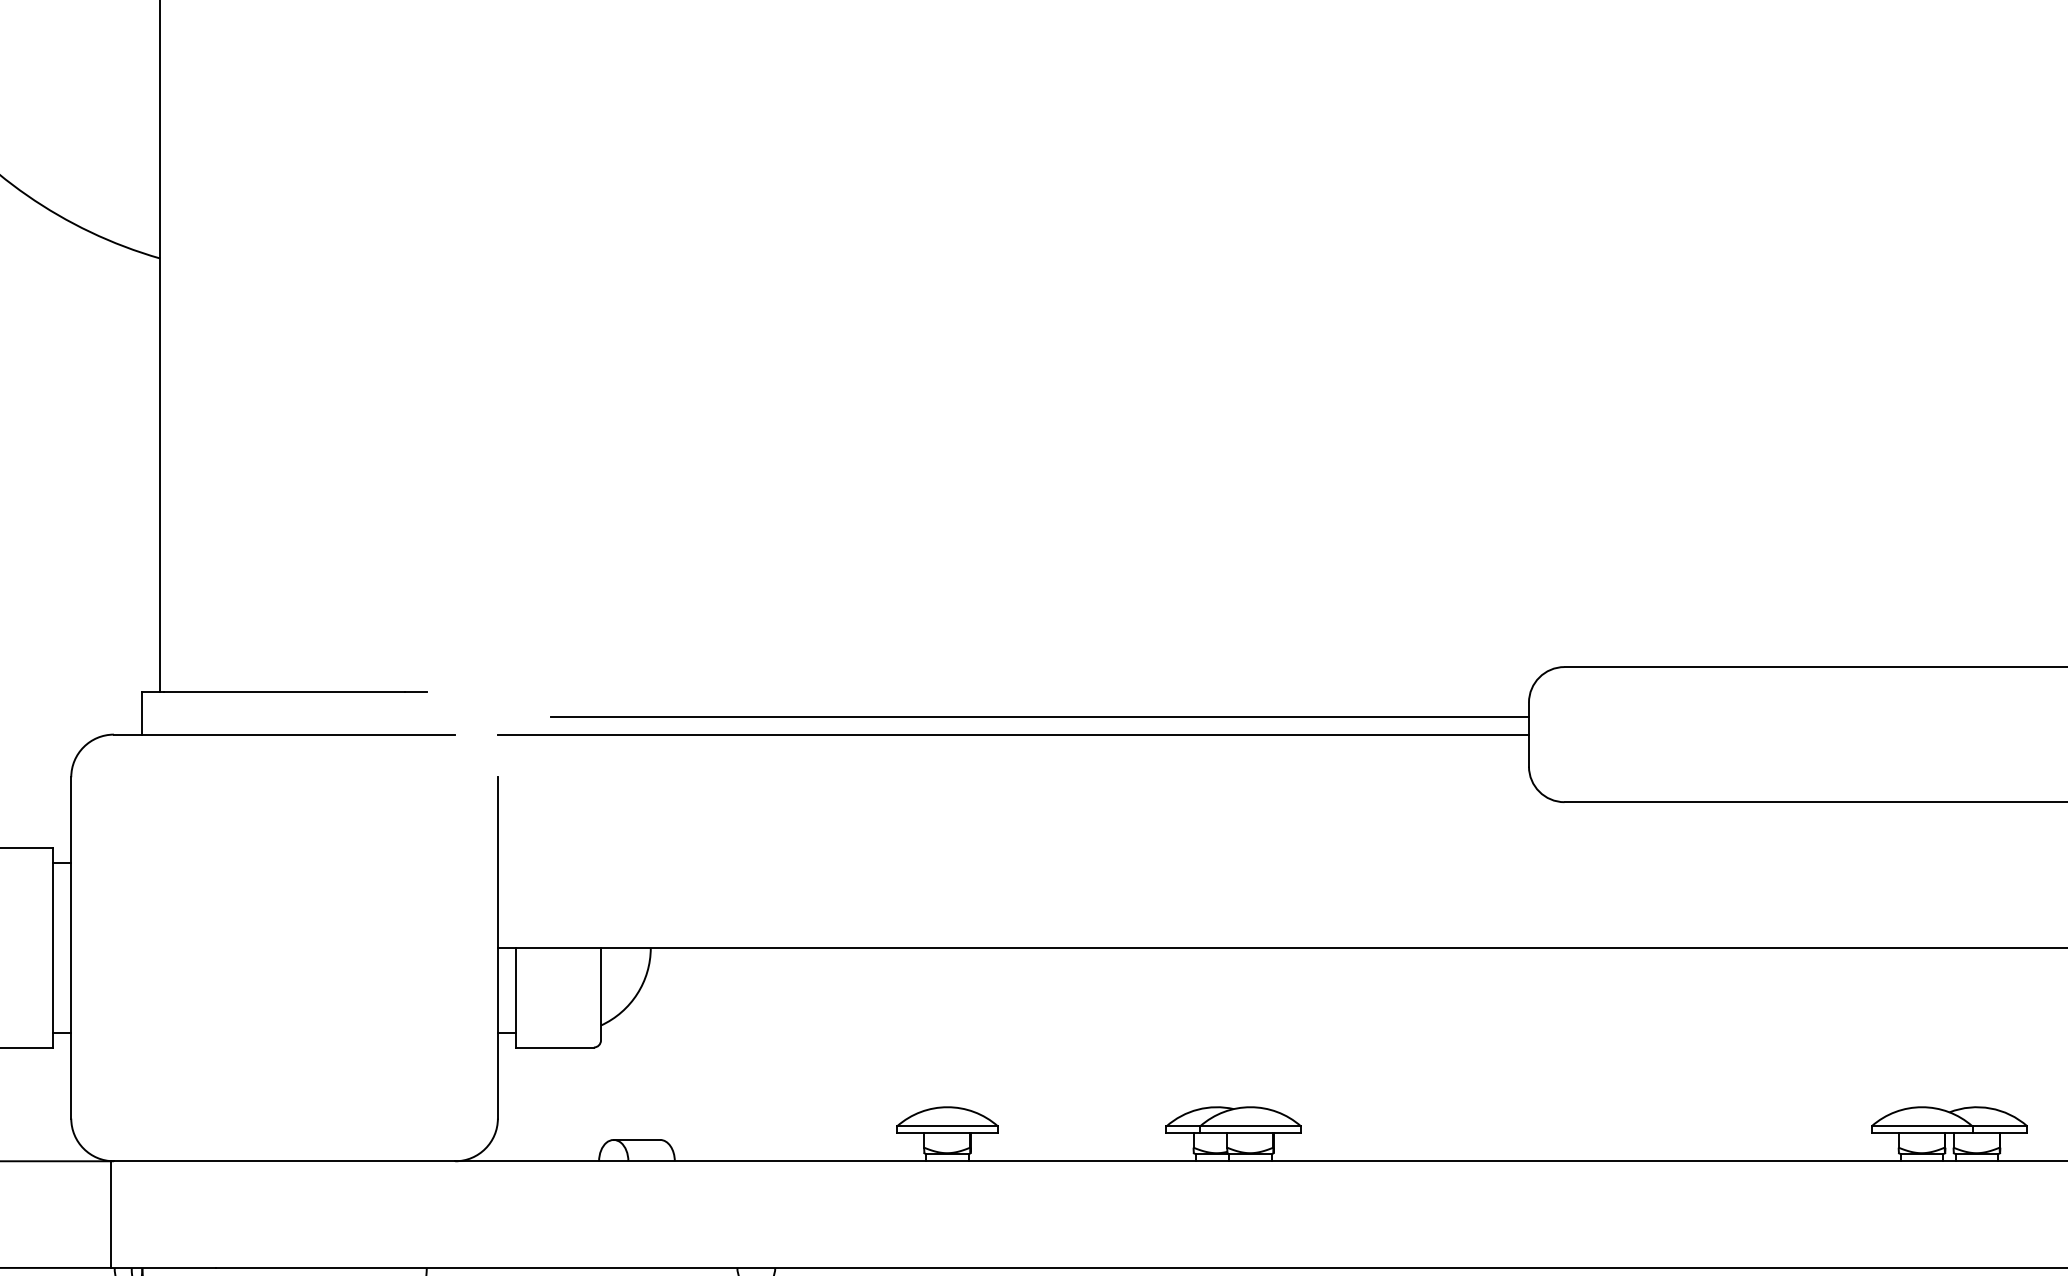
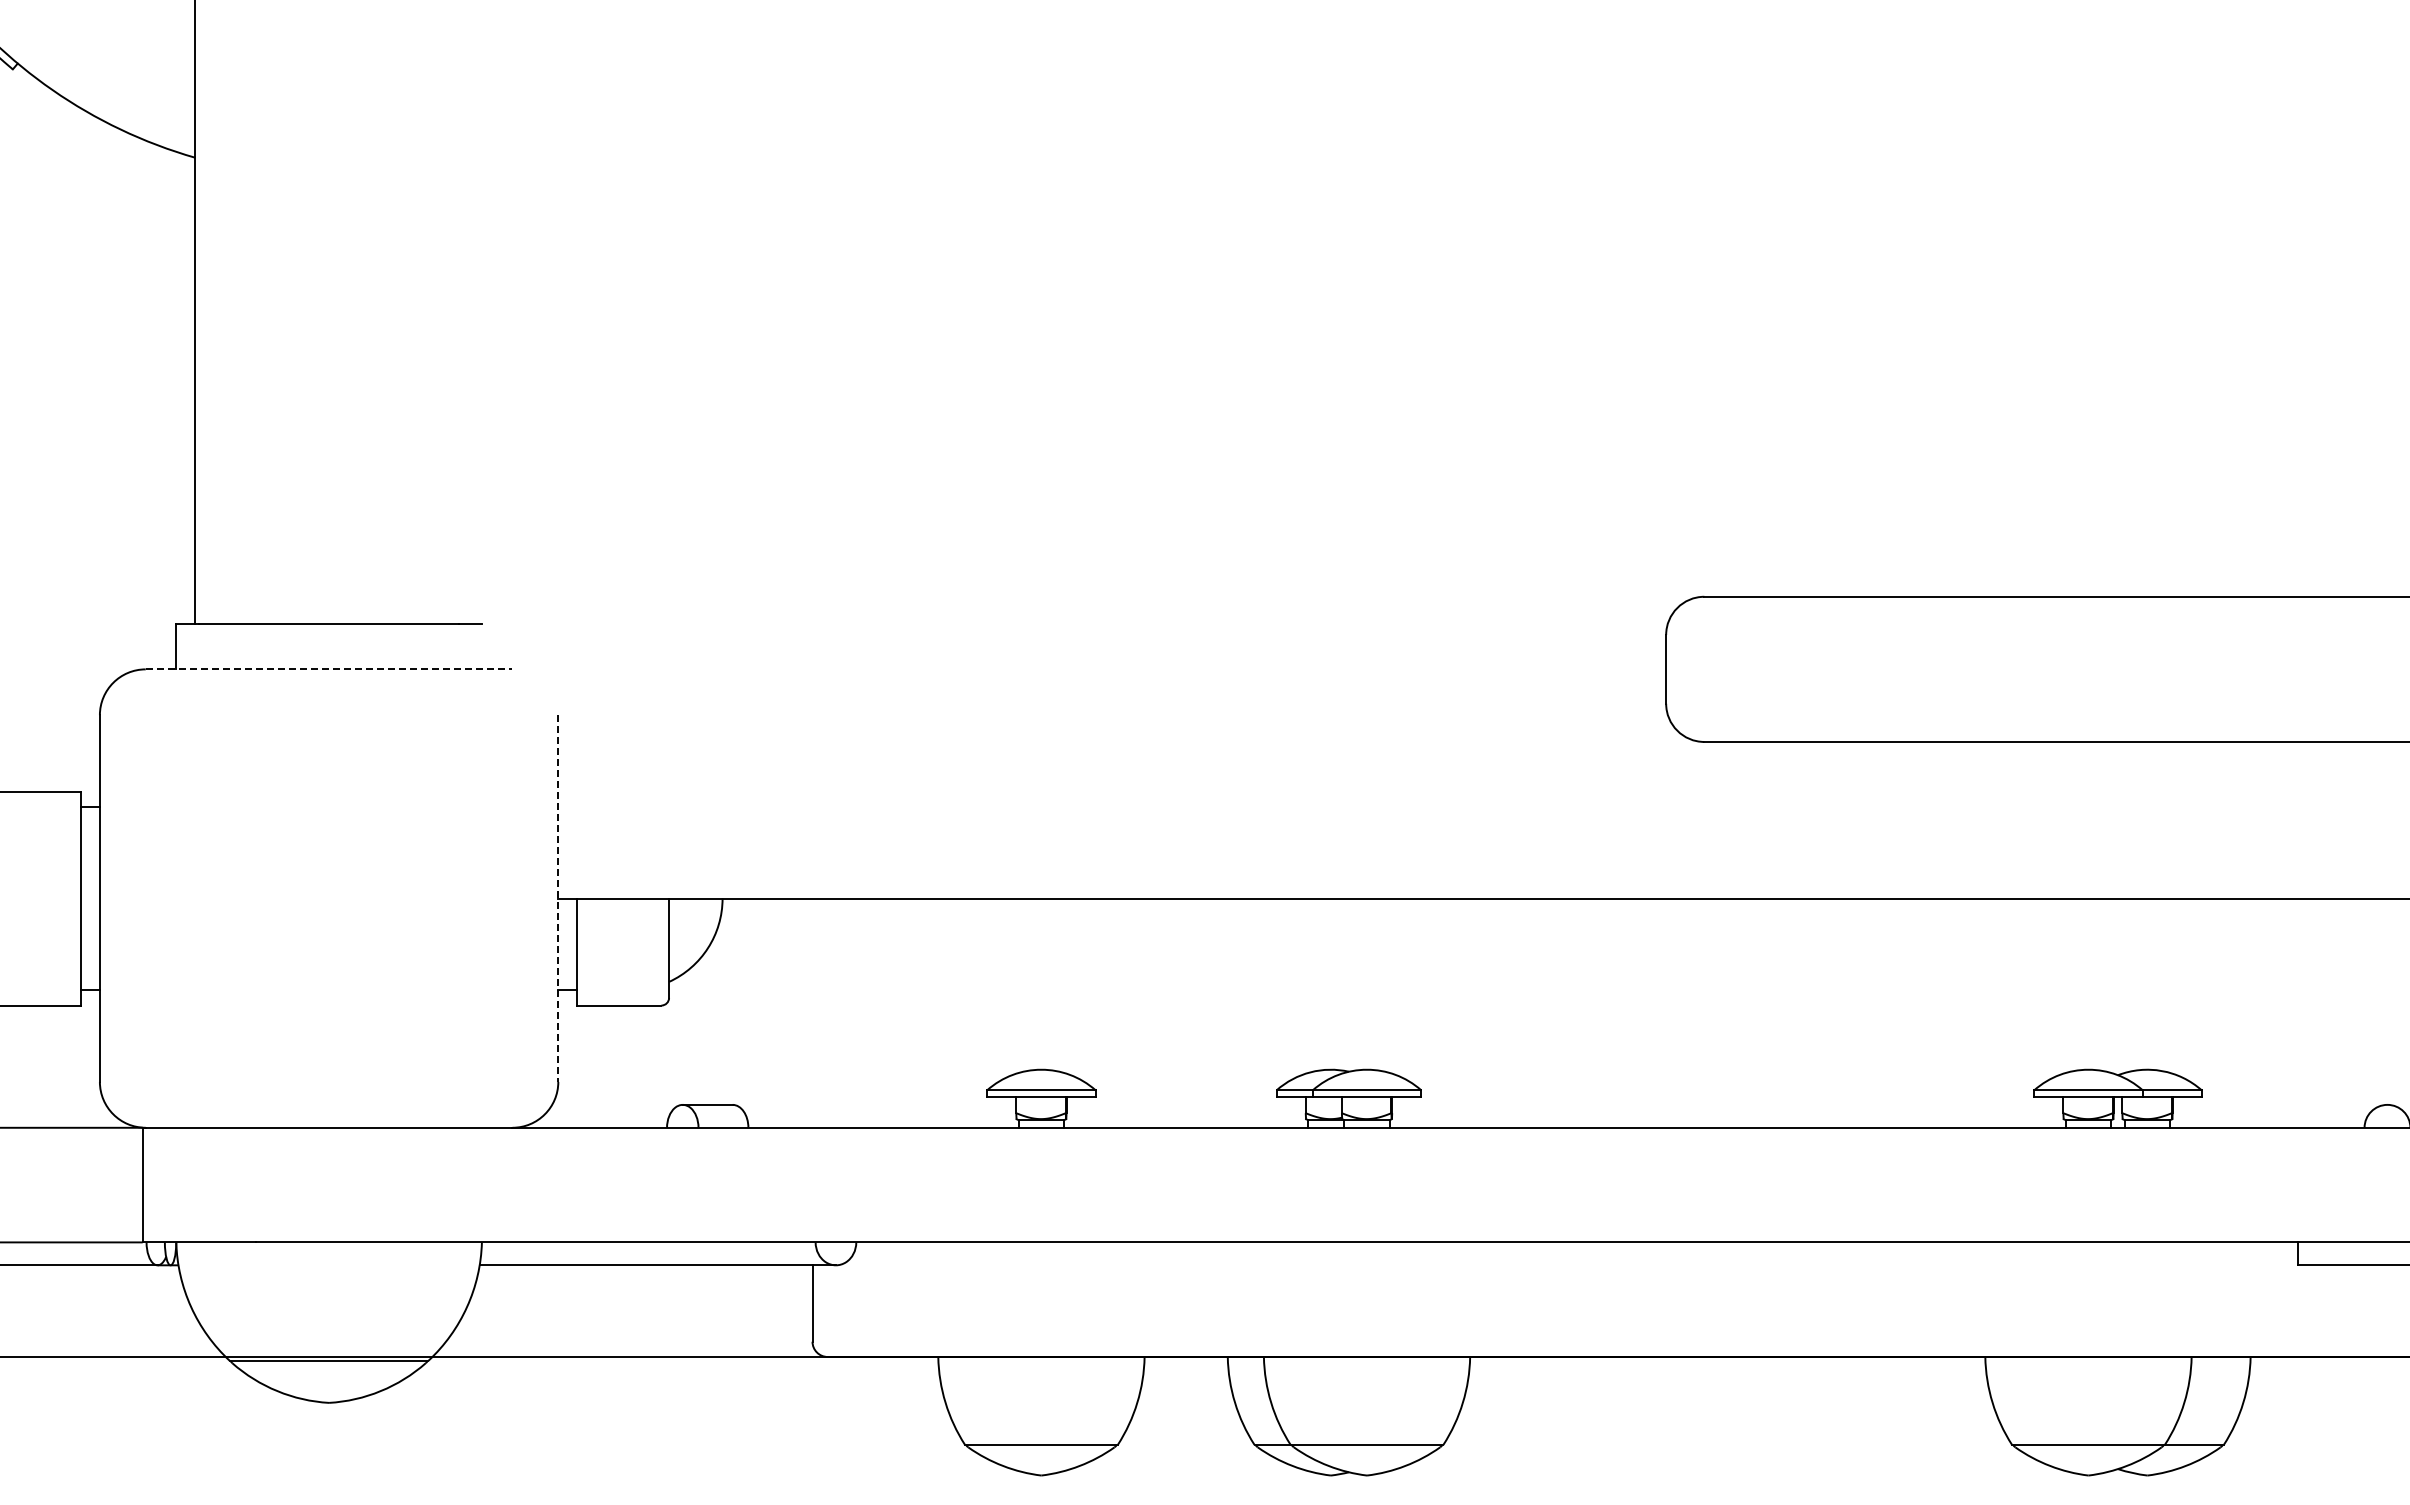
line: (1039, 717) -> (1140, 650), removed
line: (284, 734) -> (329, 669), solid -> dashed
line: (1013, 734) -> (1112, 669), removed
line: (498, 948) -> (558, 899), solid -> dashed

